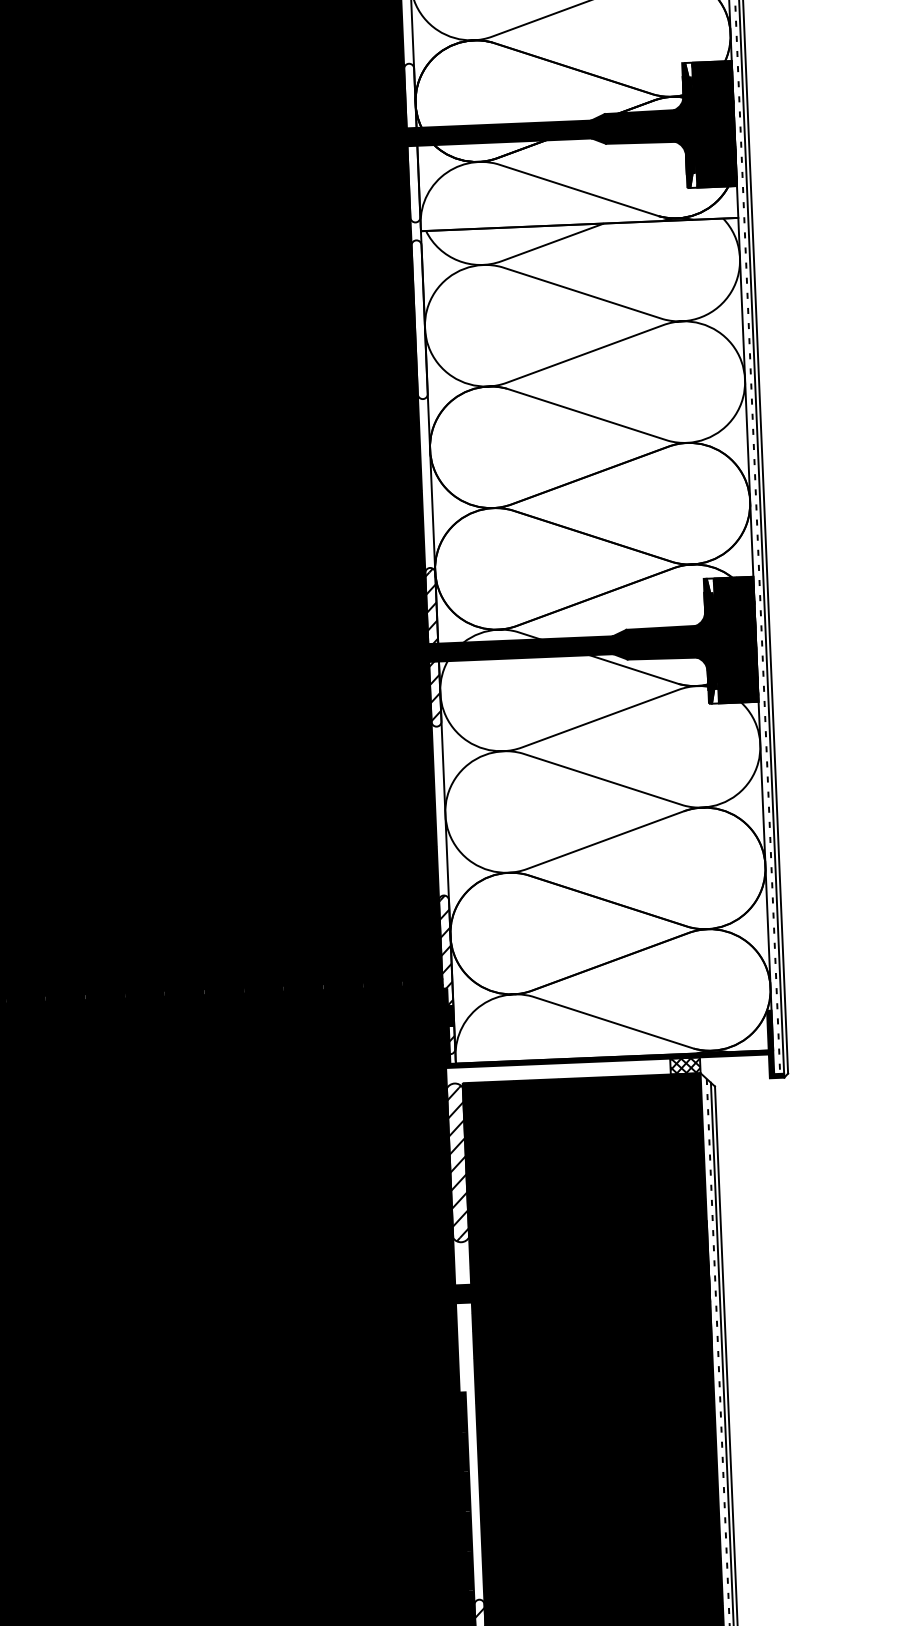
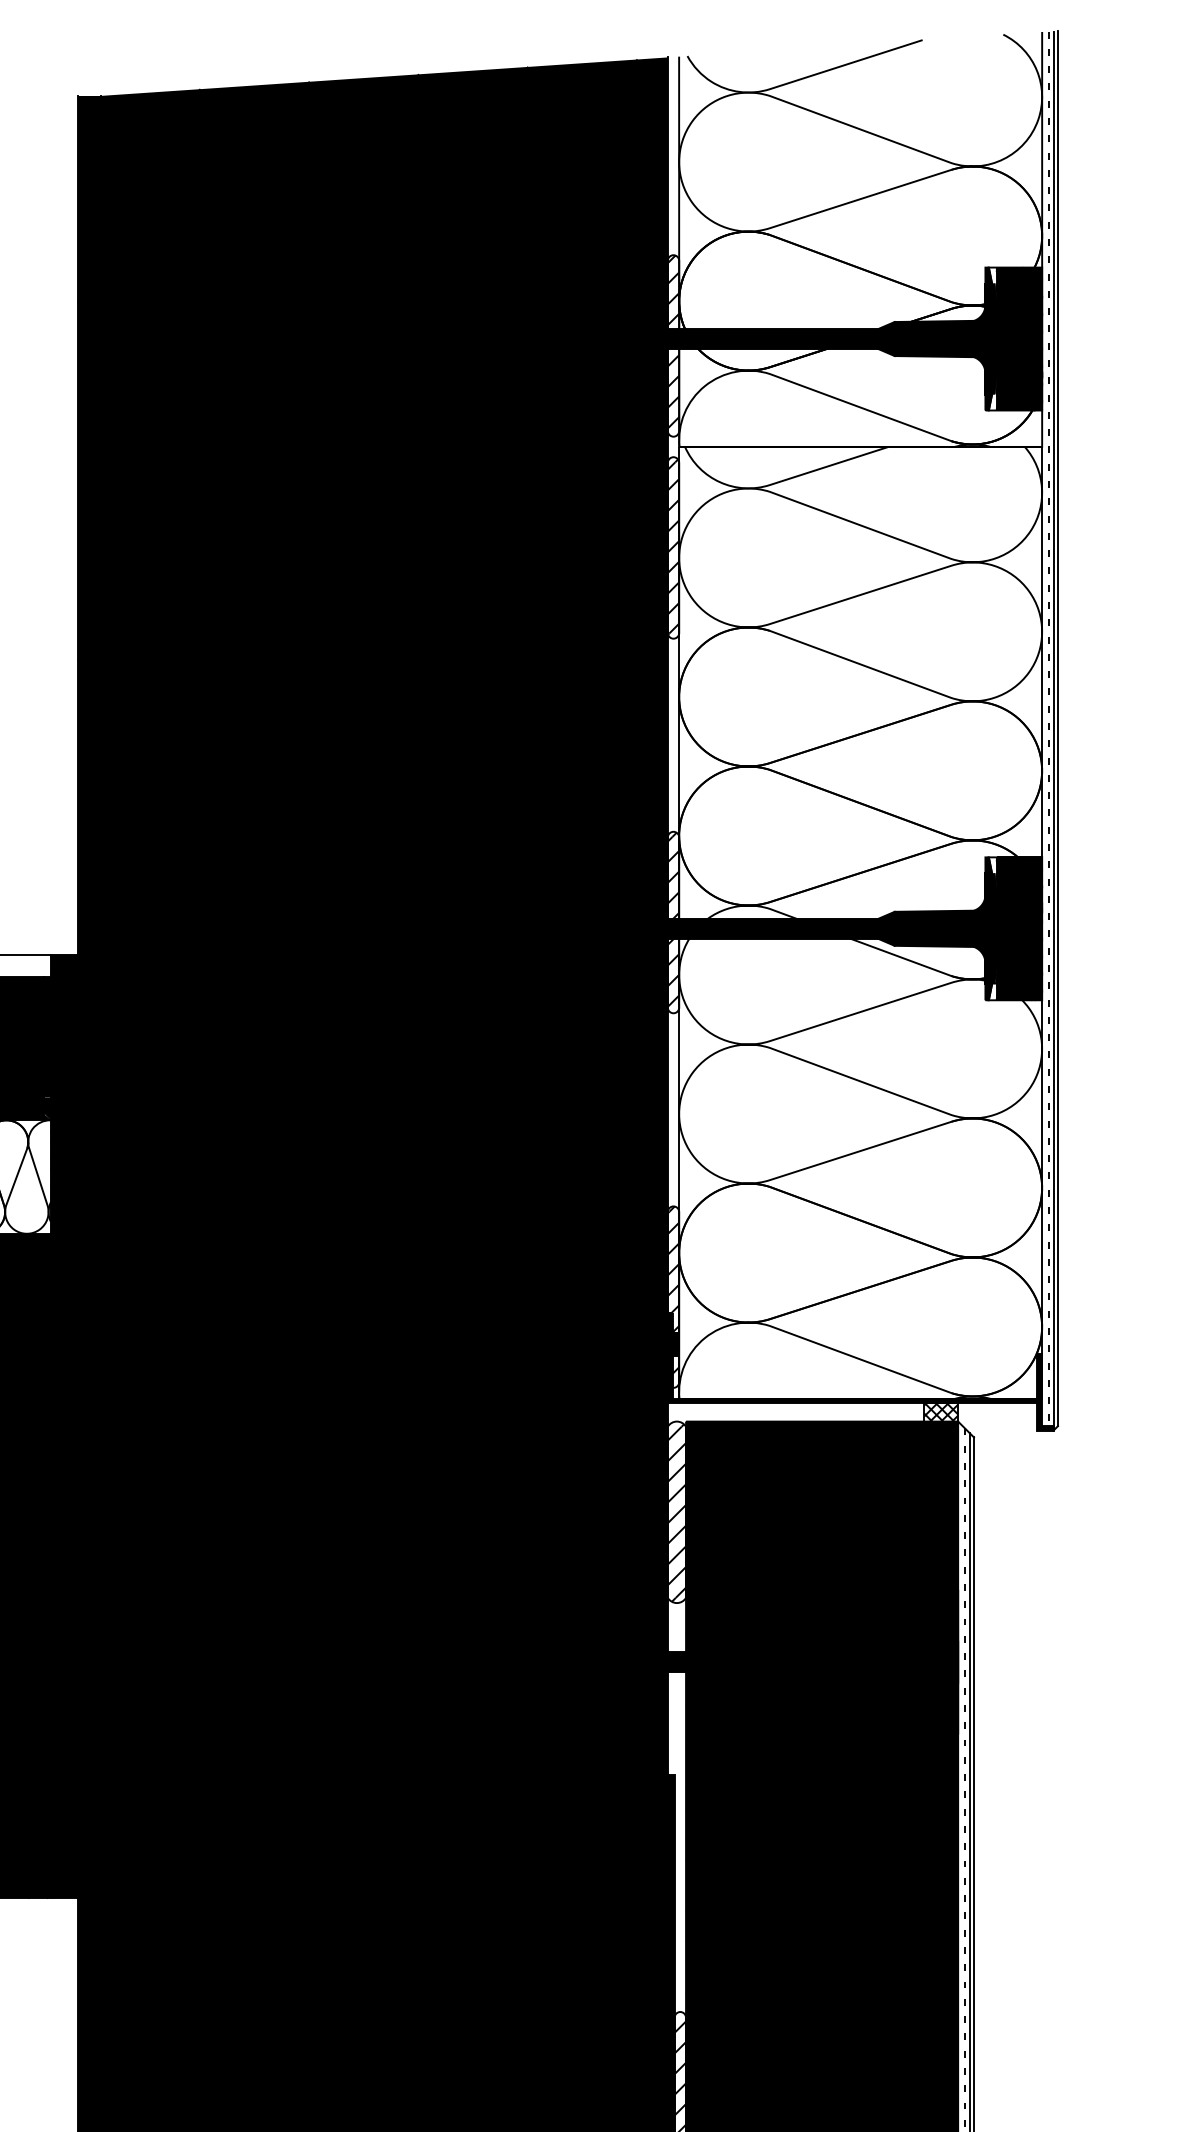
hatch: (412, 139) -> (673, 341), added
hatch: (419, 318) -> (673, 546), added

